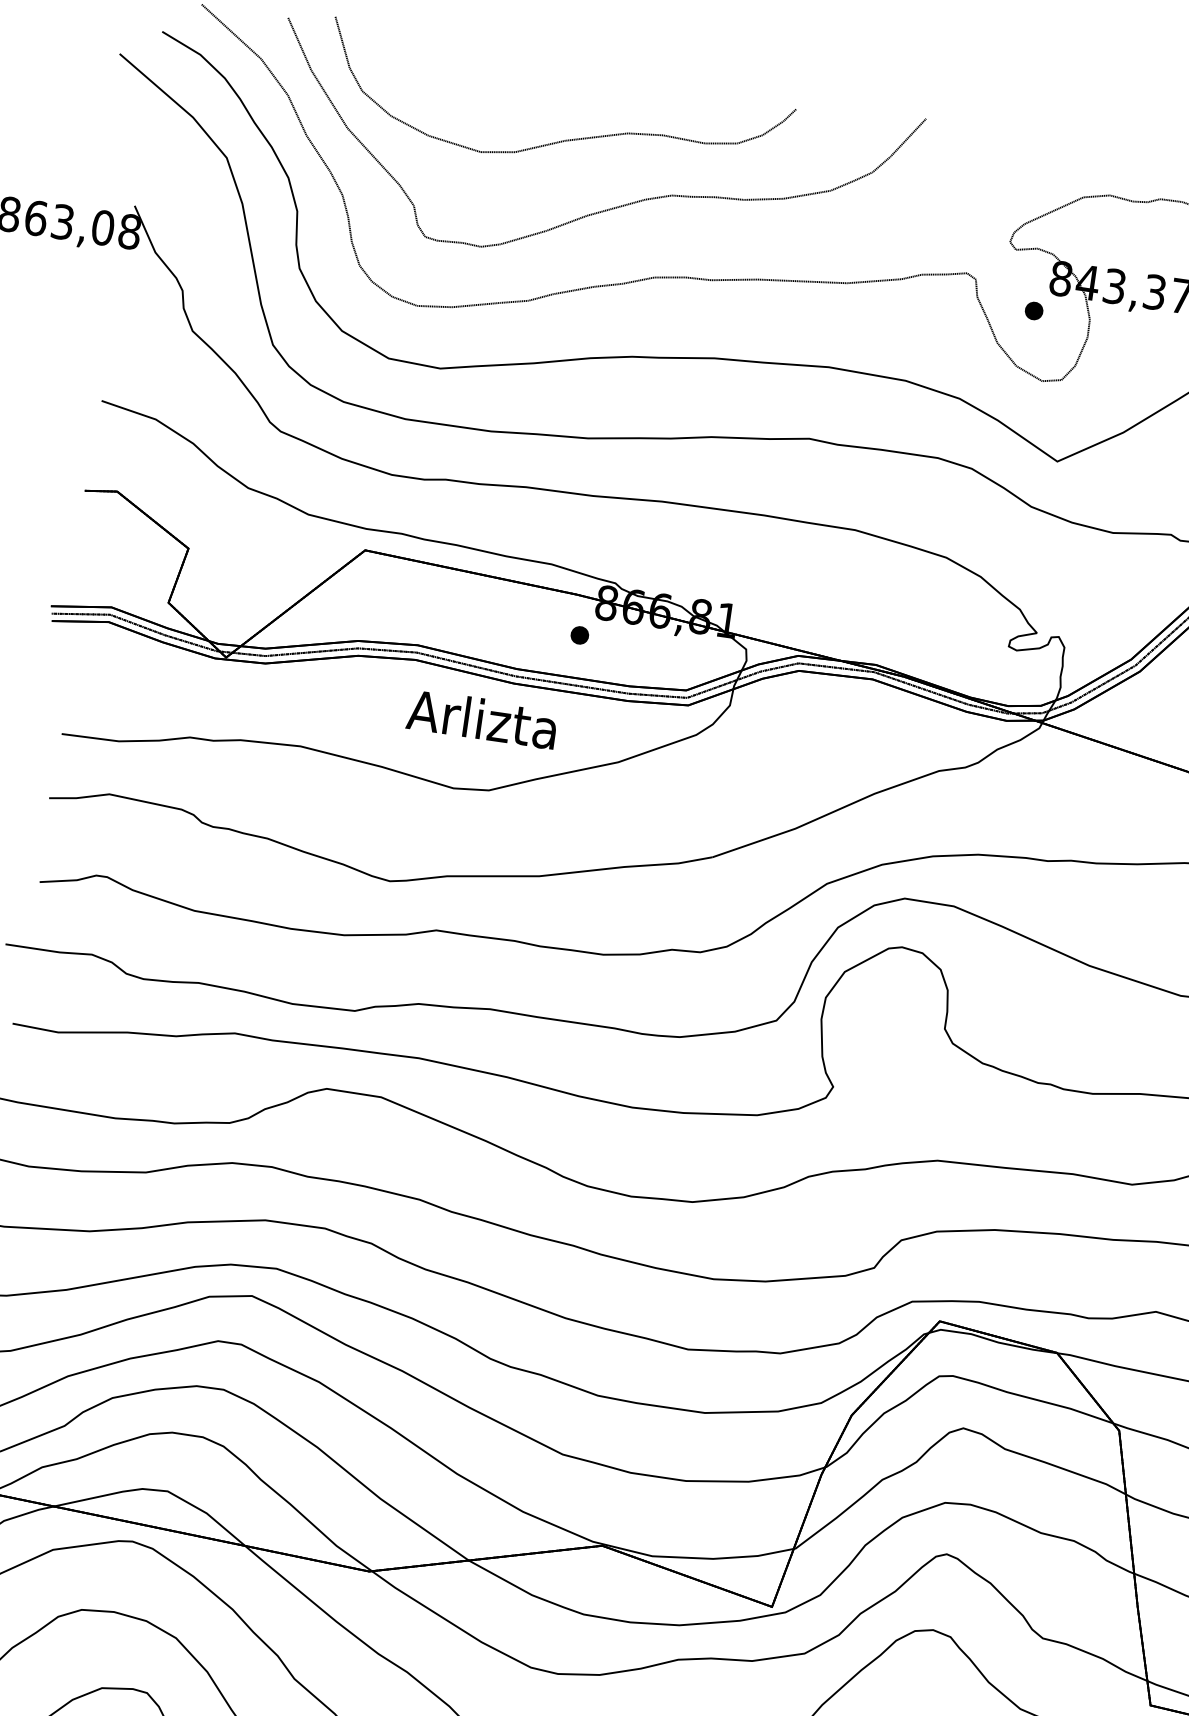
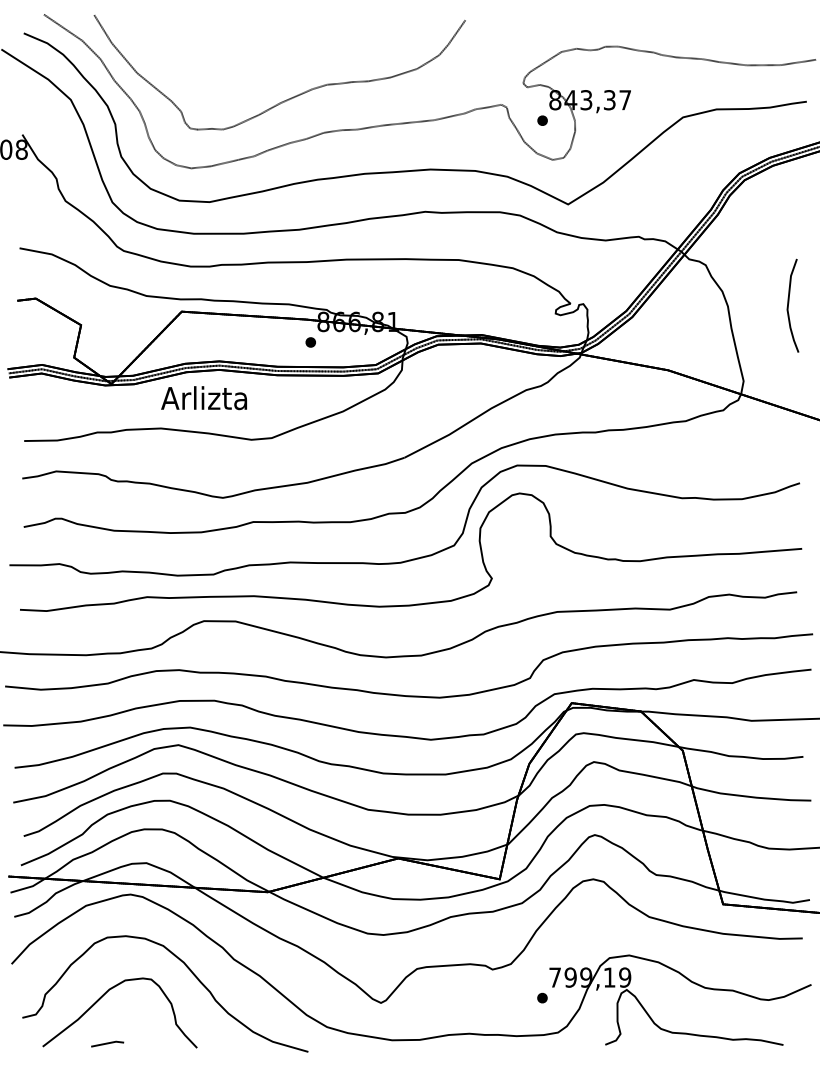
part: (564, 139) -> (261, 61), removed
text: (481, 719) -> (203, 398), moved

